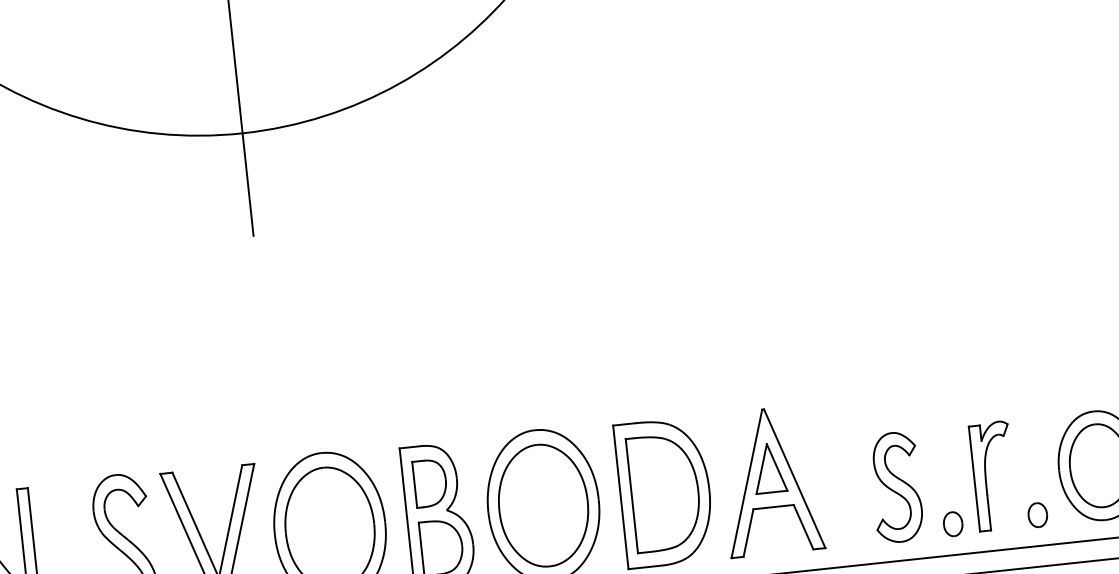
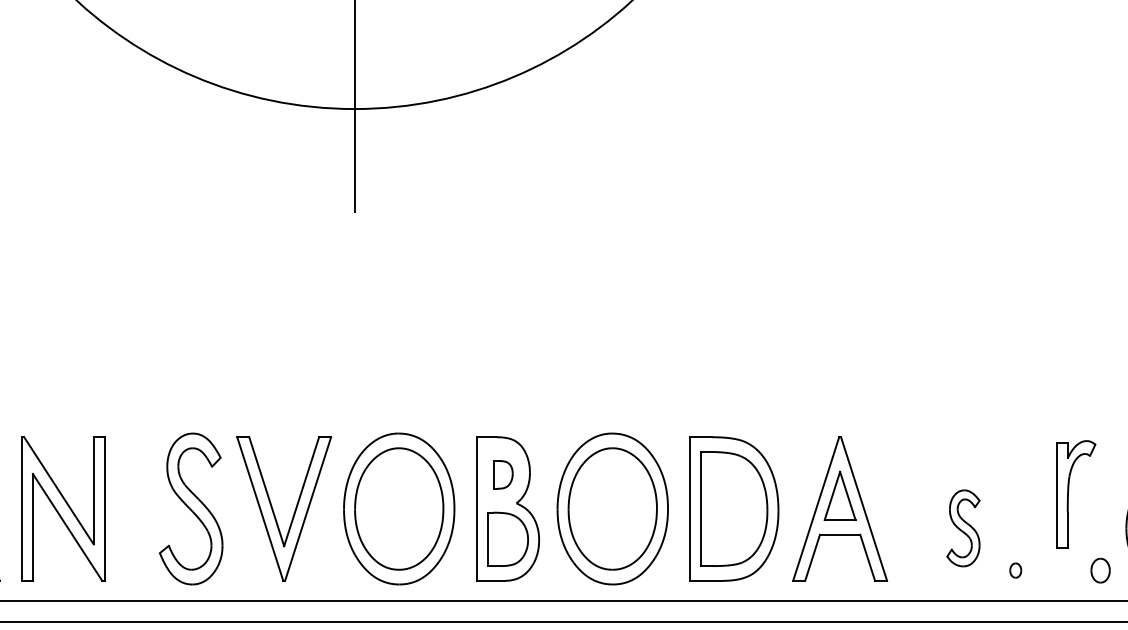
part: (986, 477) -> (1068, 494), moved
part: (430, 482) -> (503, 474), size x0.6
part: (896, 487) -> (963, 528), size x0.7
part: (952, 524) -> (1015, 570), size x0.6

